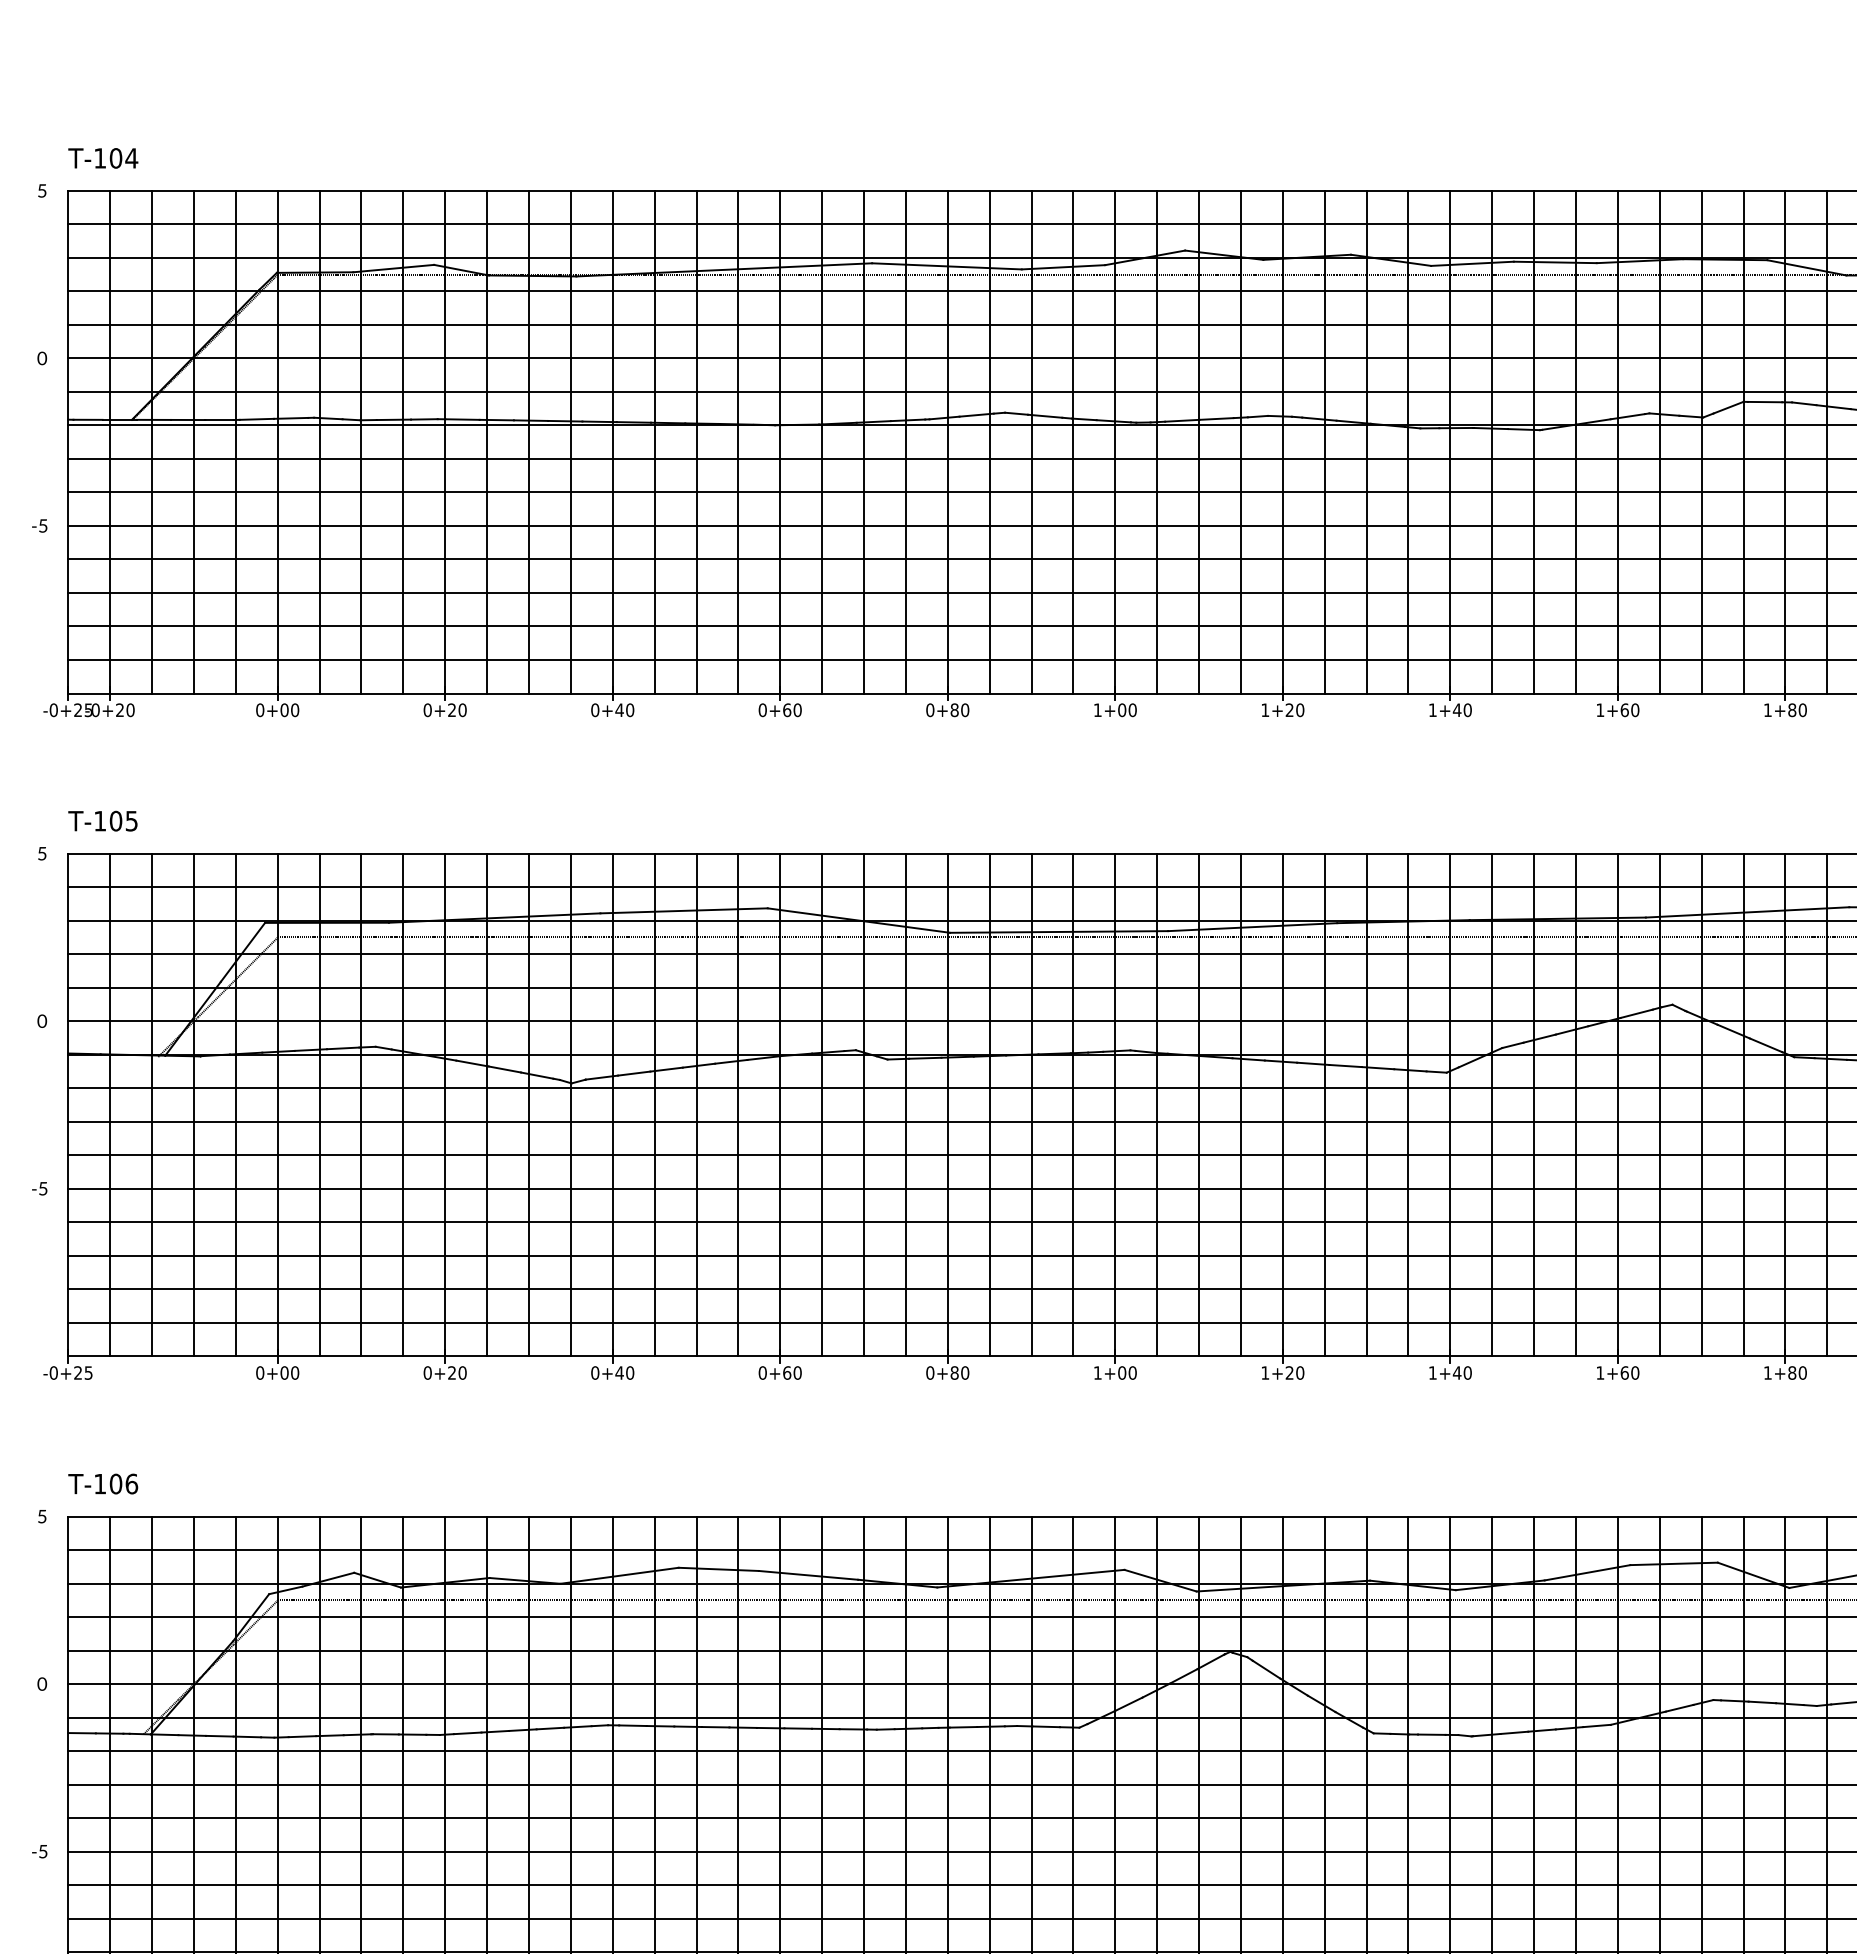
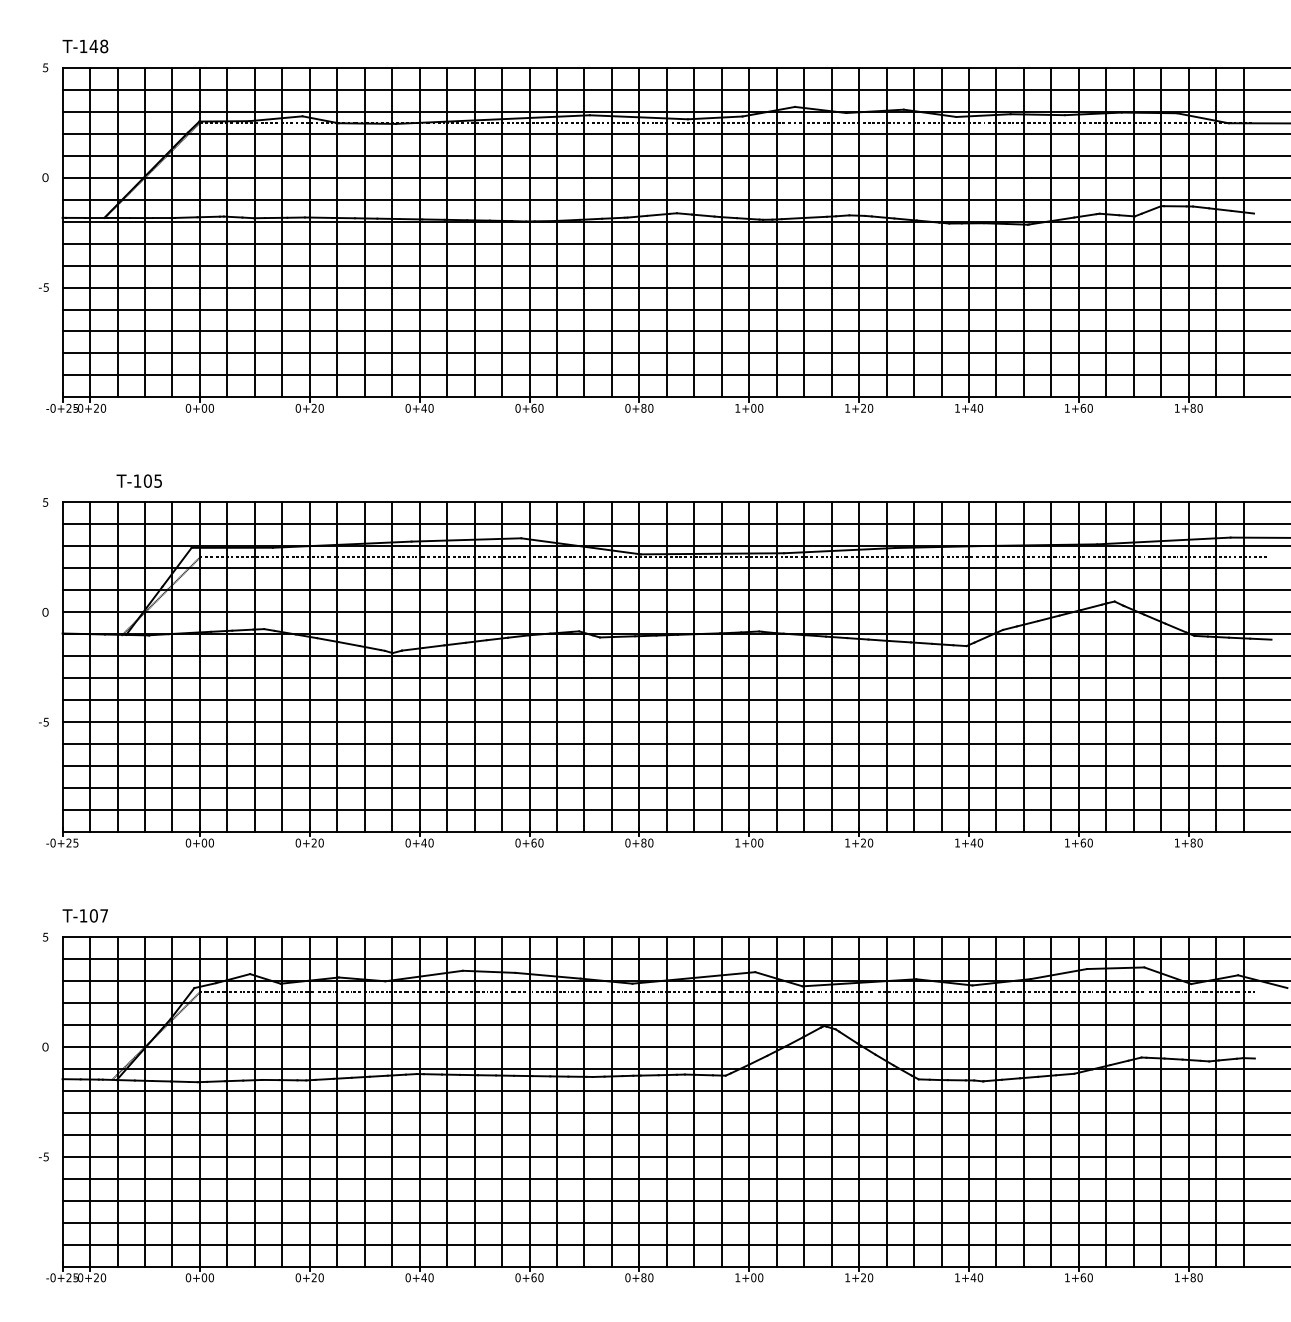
text: (123, 158) -> (98, 46), T-104 -> T-148
text: (101, 820) -> (138, 480), moved
text: (132, 1483) -> (104, 915), T-106 -> T-107

